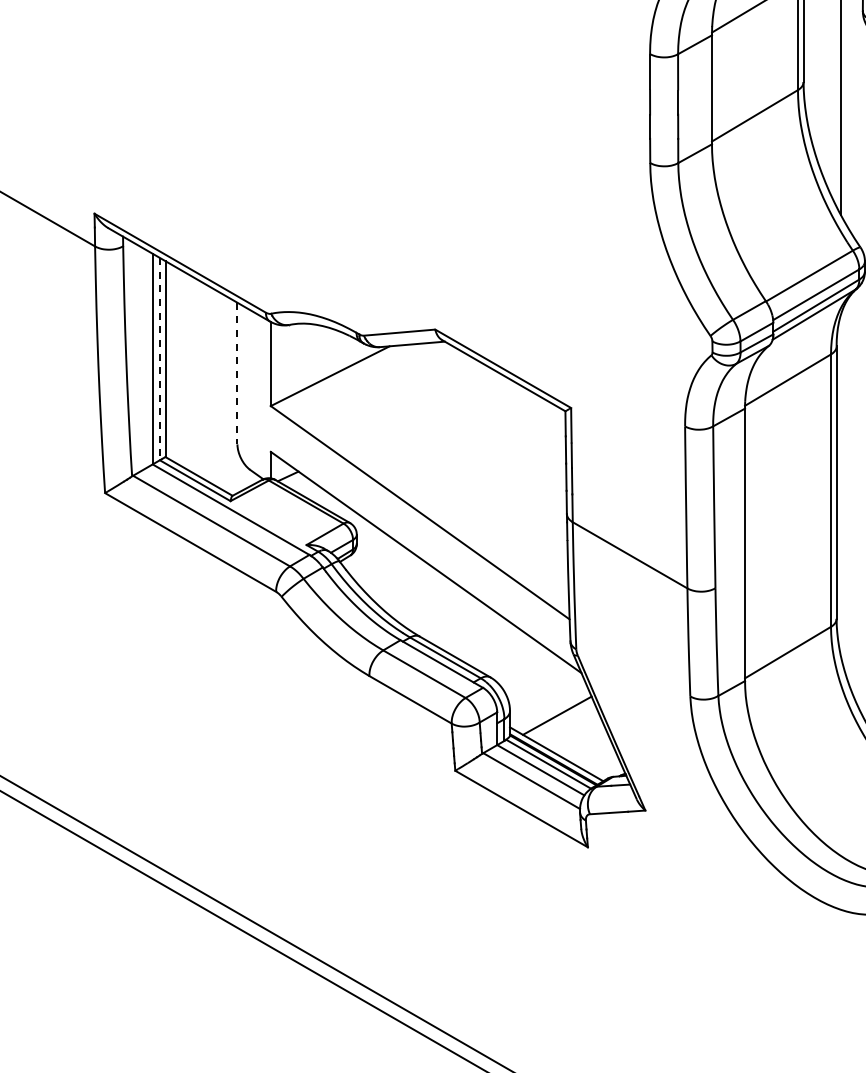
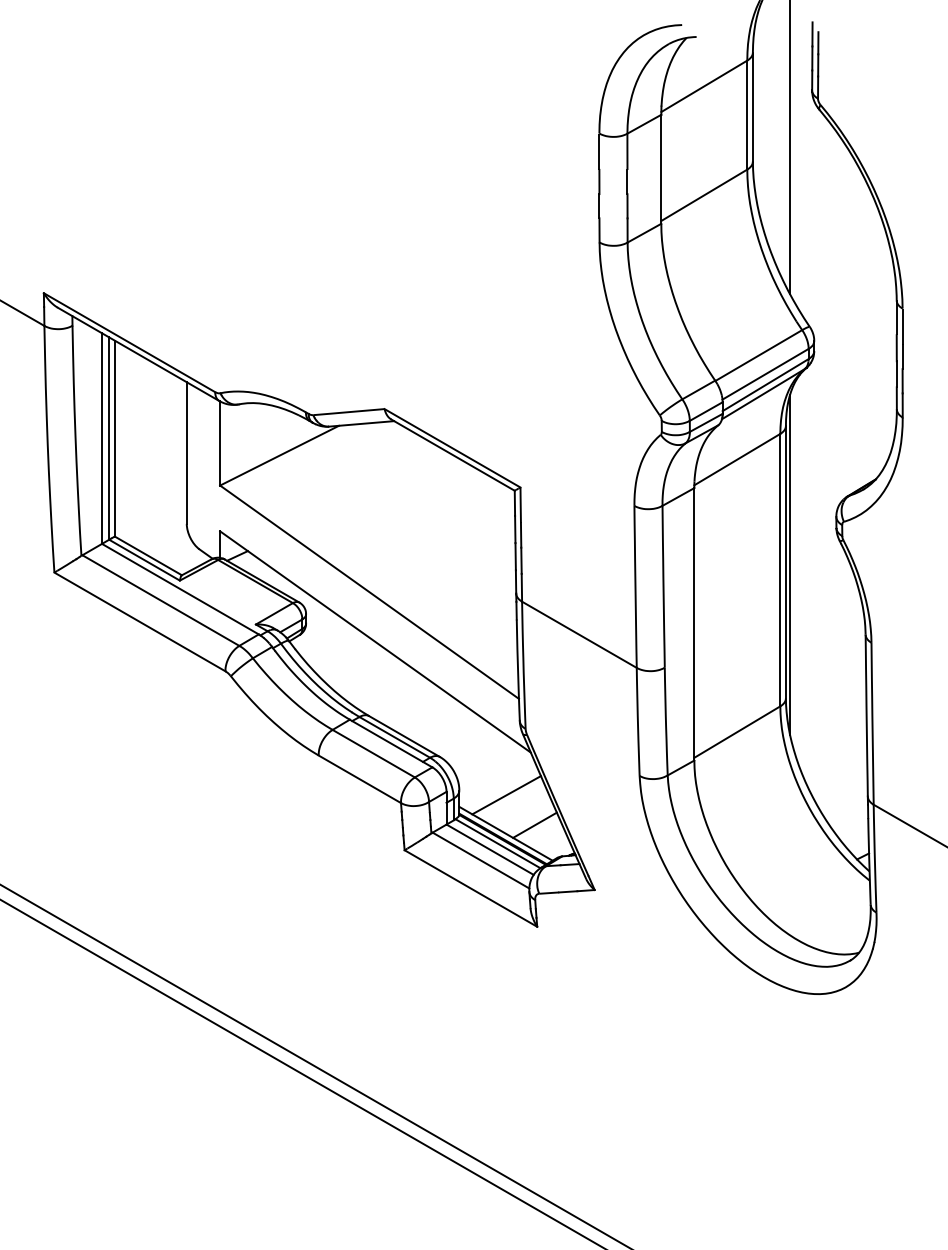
line: (160, 360) -> (109, 439), dashed -> solid
line: (237, 374) -> (186, 453), dashed -> solid
line: (841, 485) -> (790, 564), added
line: (585, 745) -> (534, 824), added

